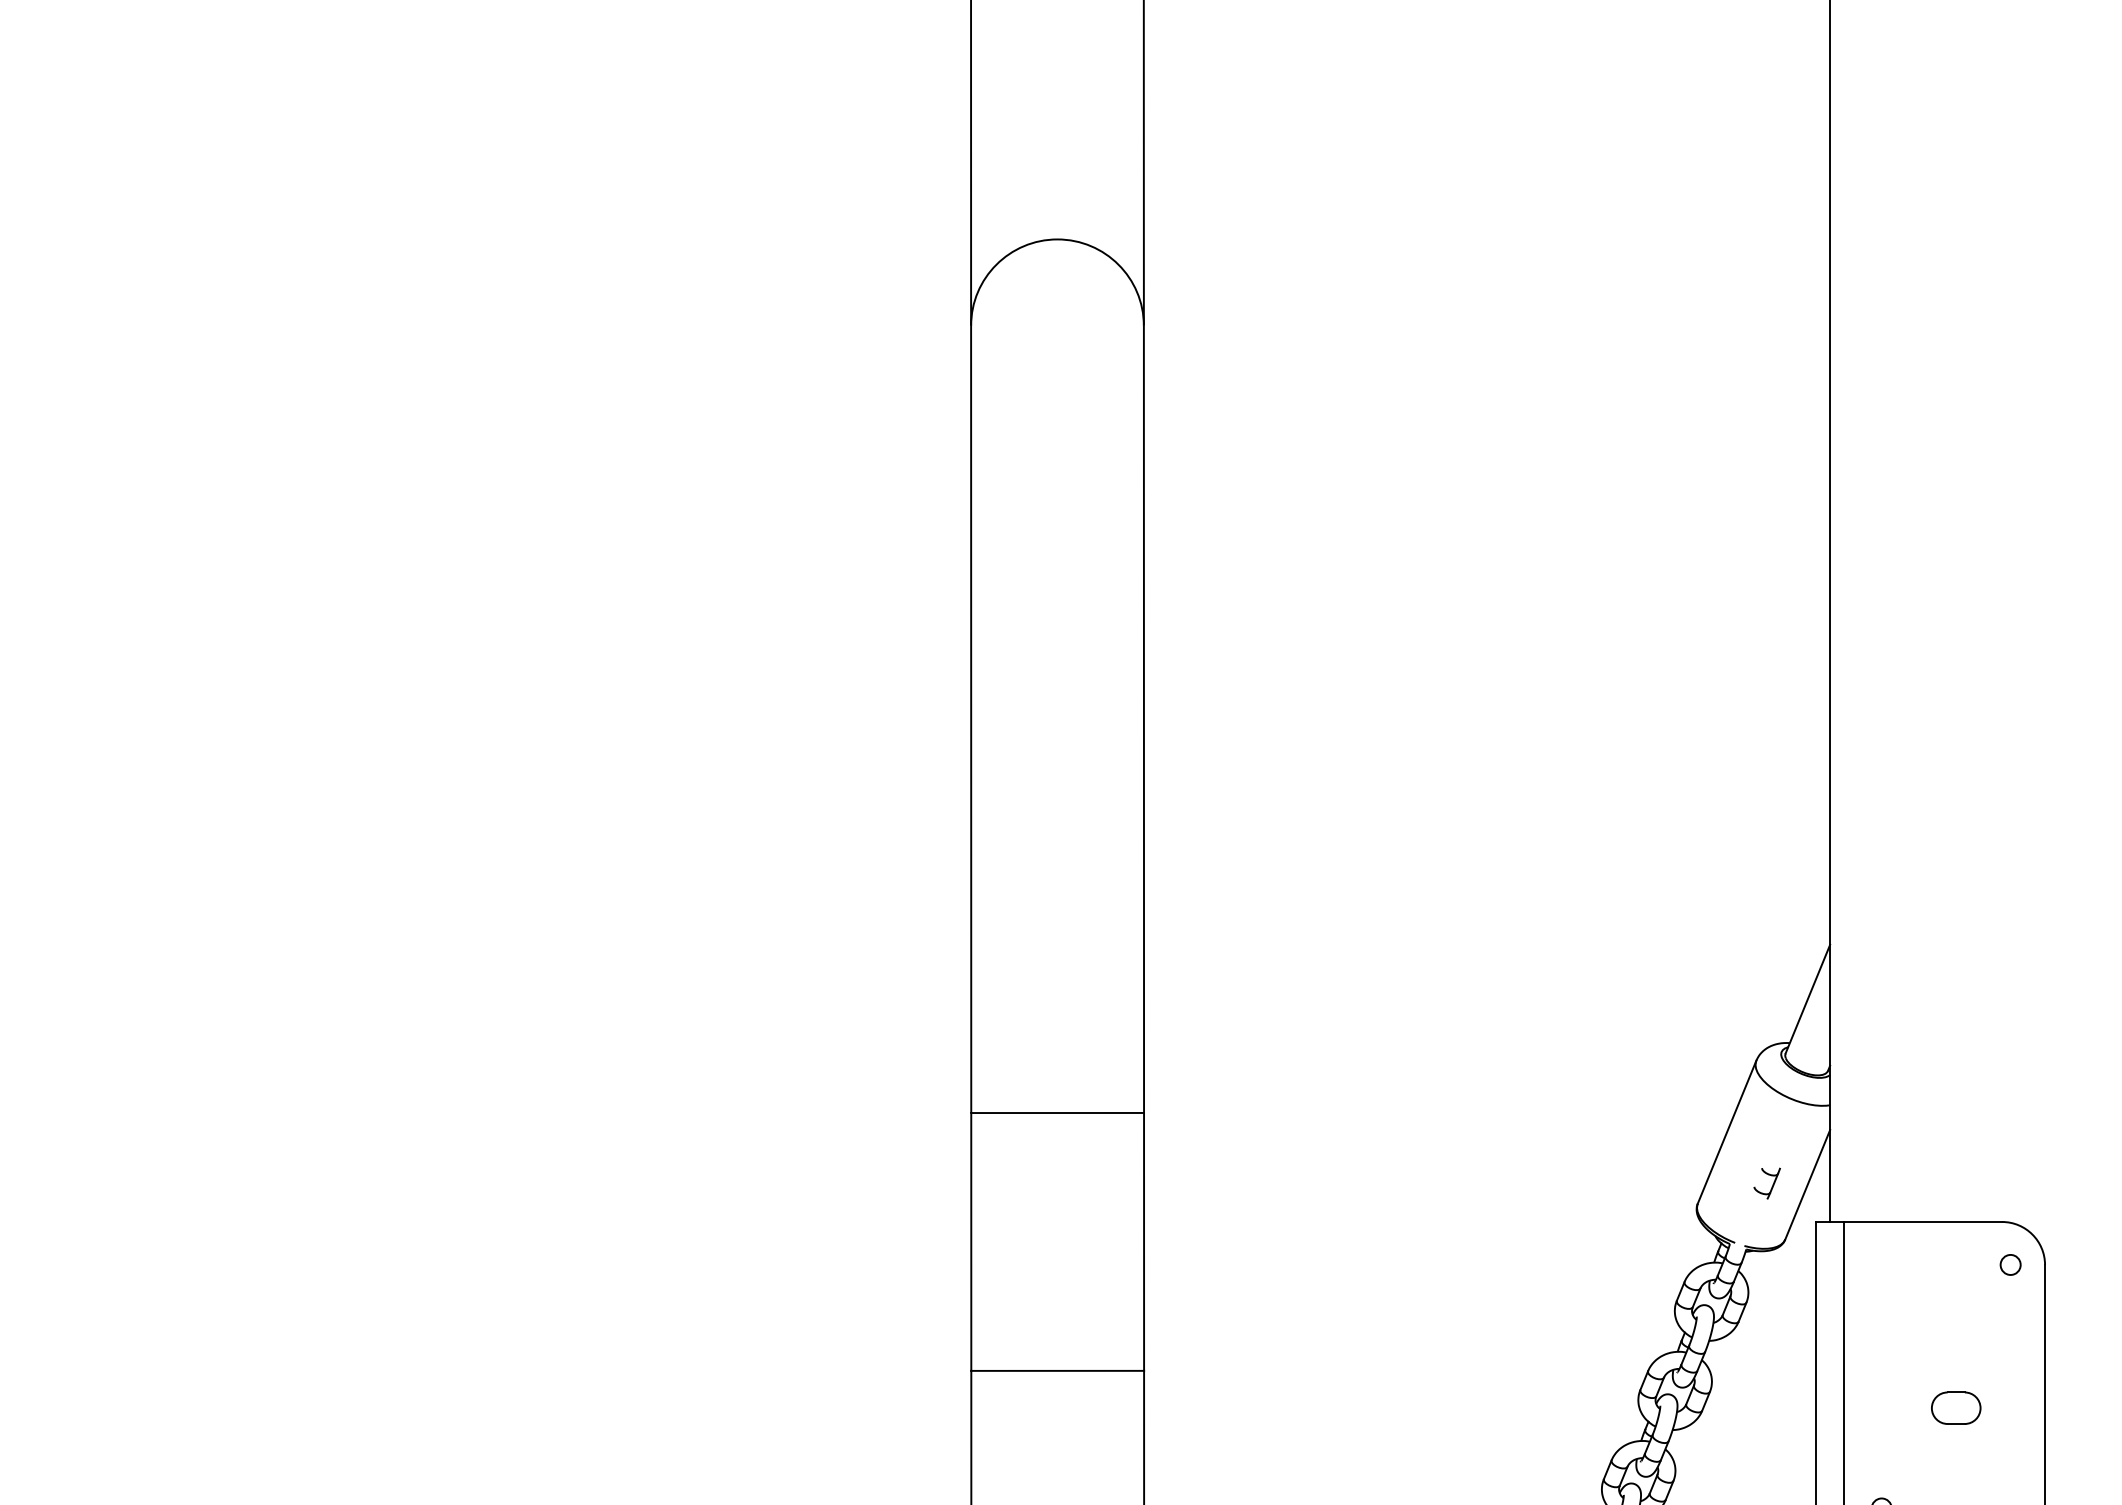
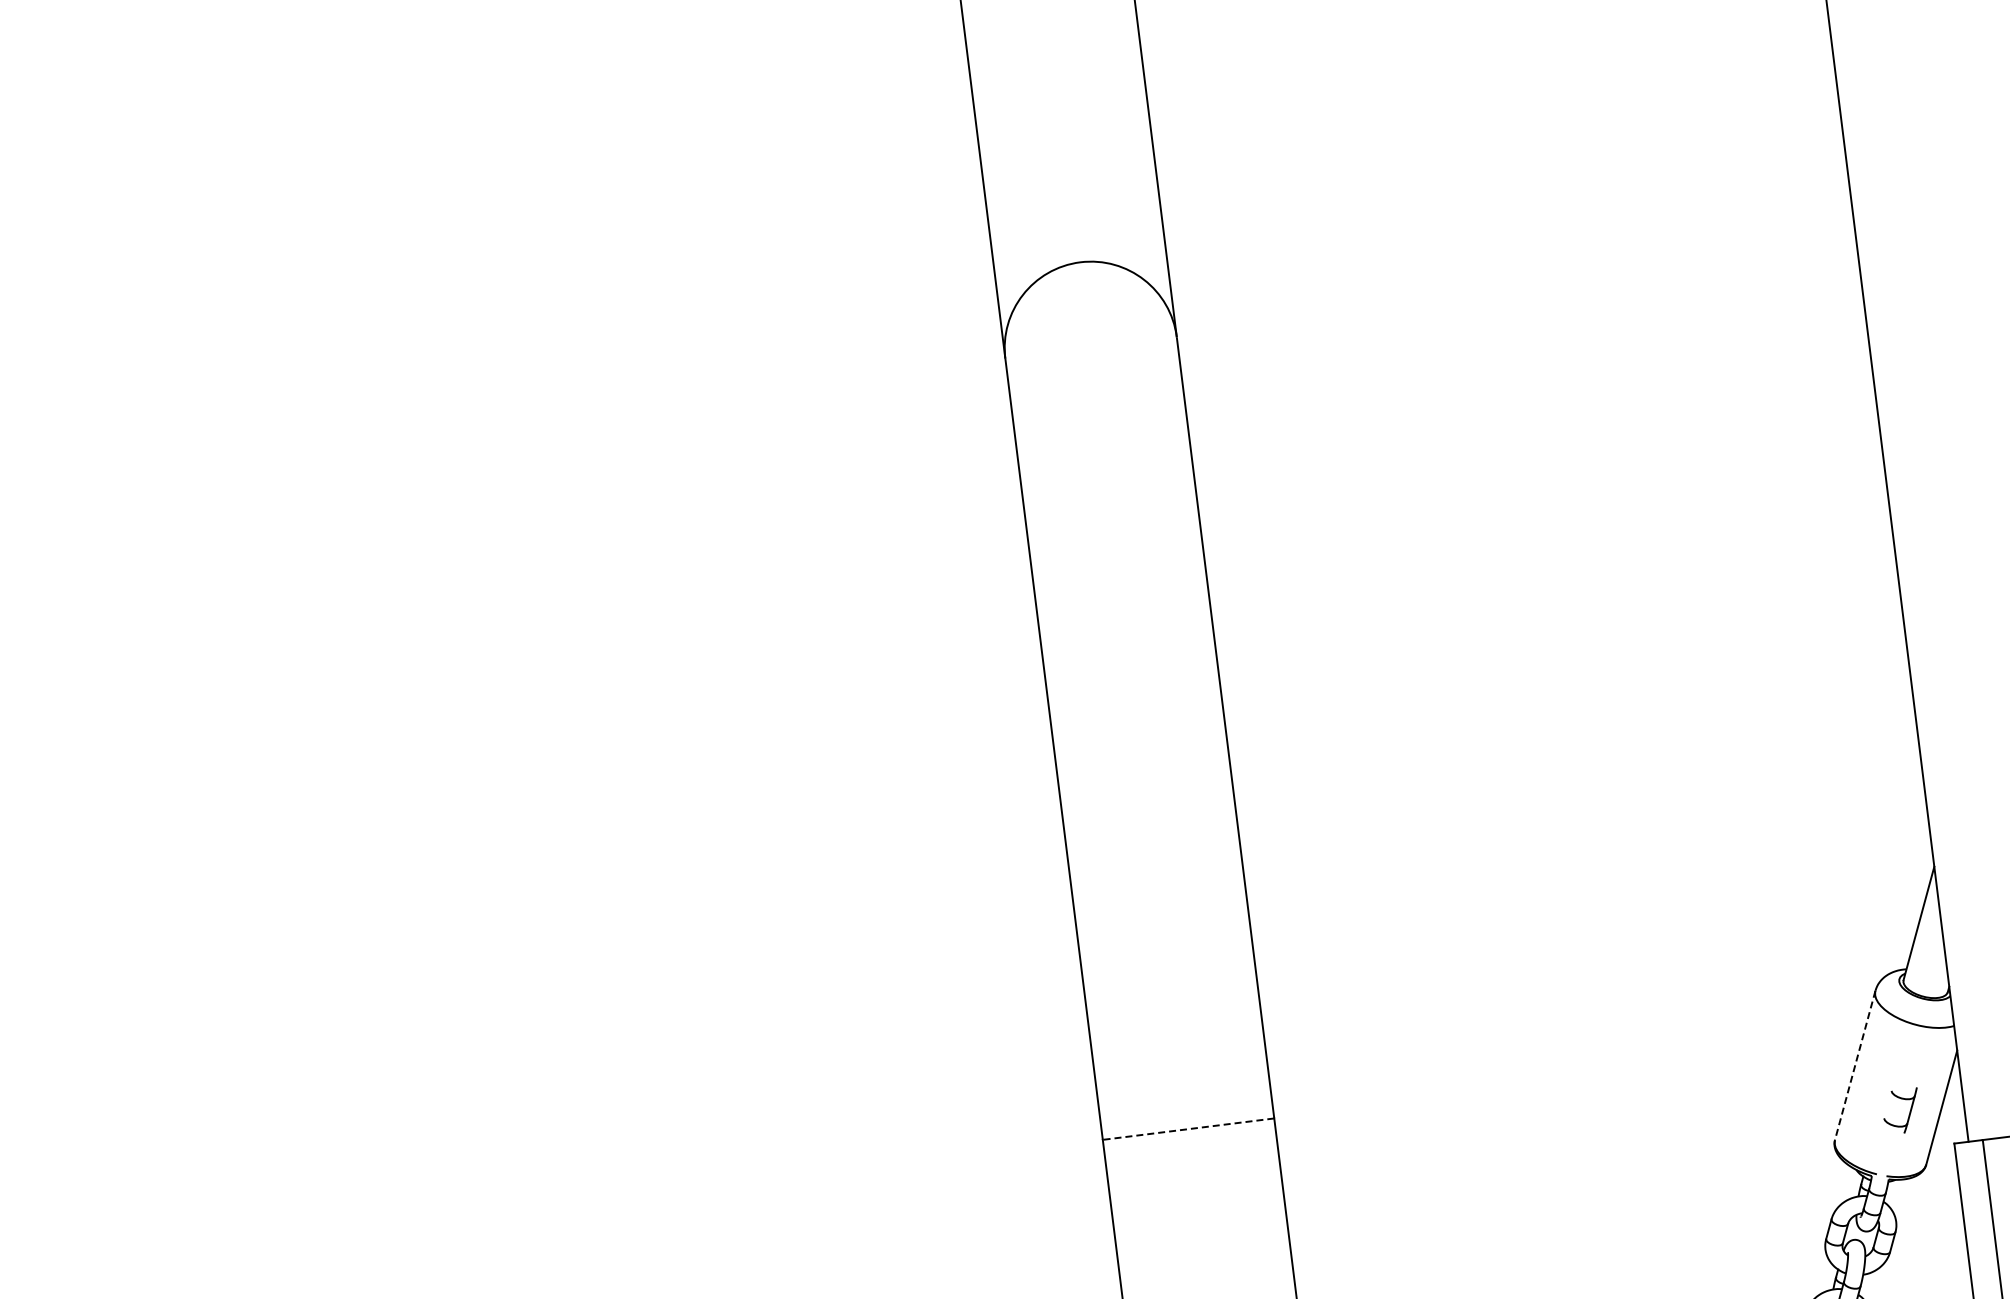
line: (1057, 1113) -> (1188, 1129), solid -> dashed
line: (1726, 1132) -> (1854, 1065), solid -> dashed
part: (1766, 1183) -> (1900, 1111), size x1.4

